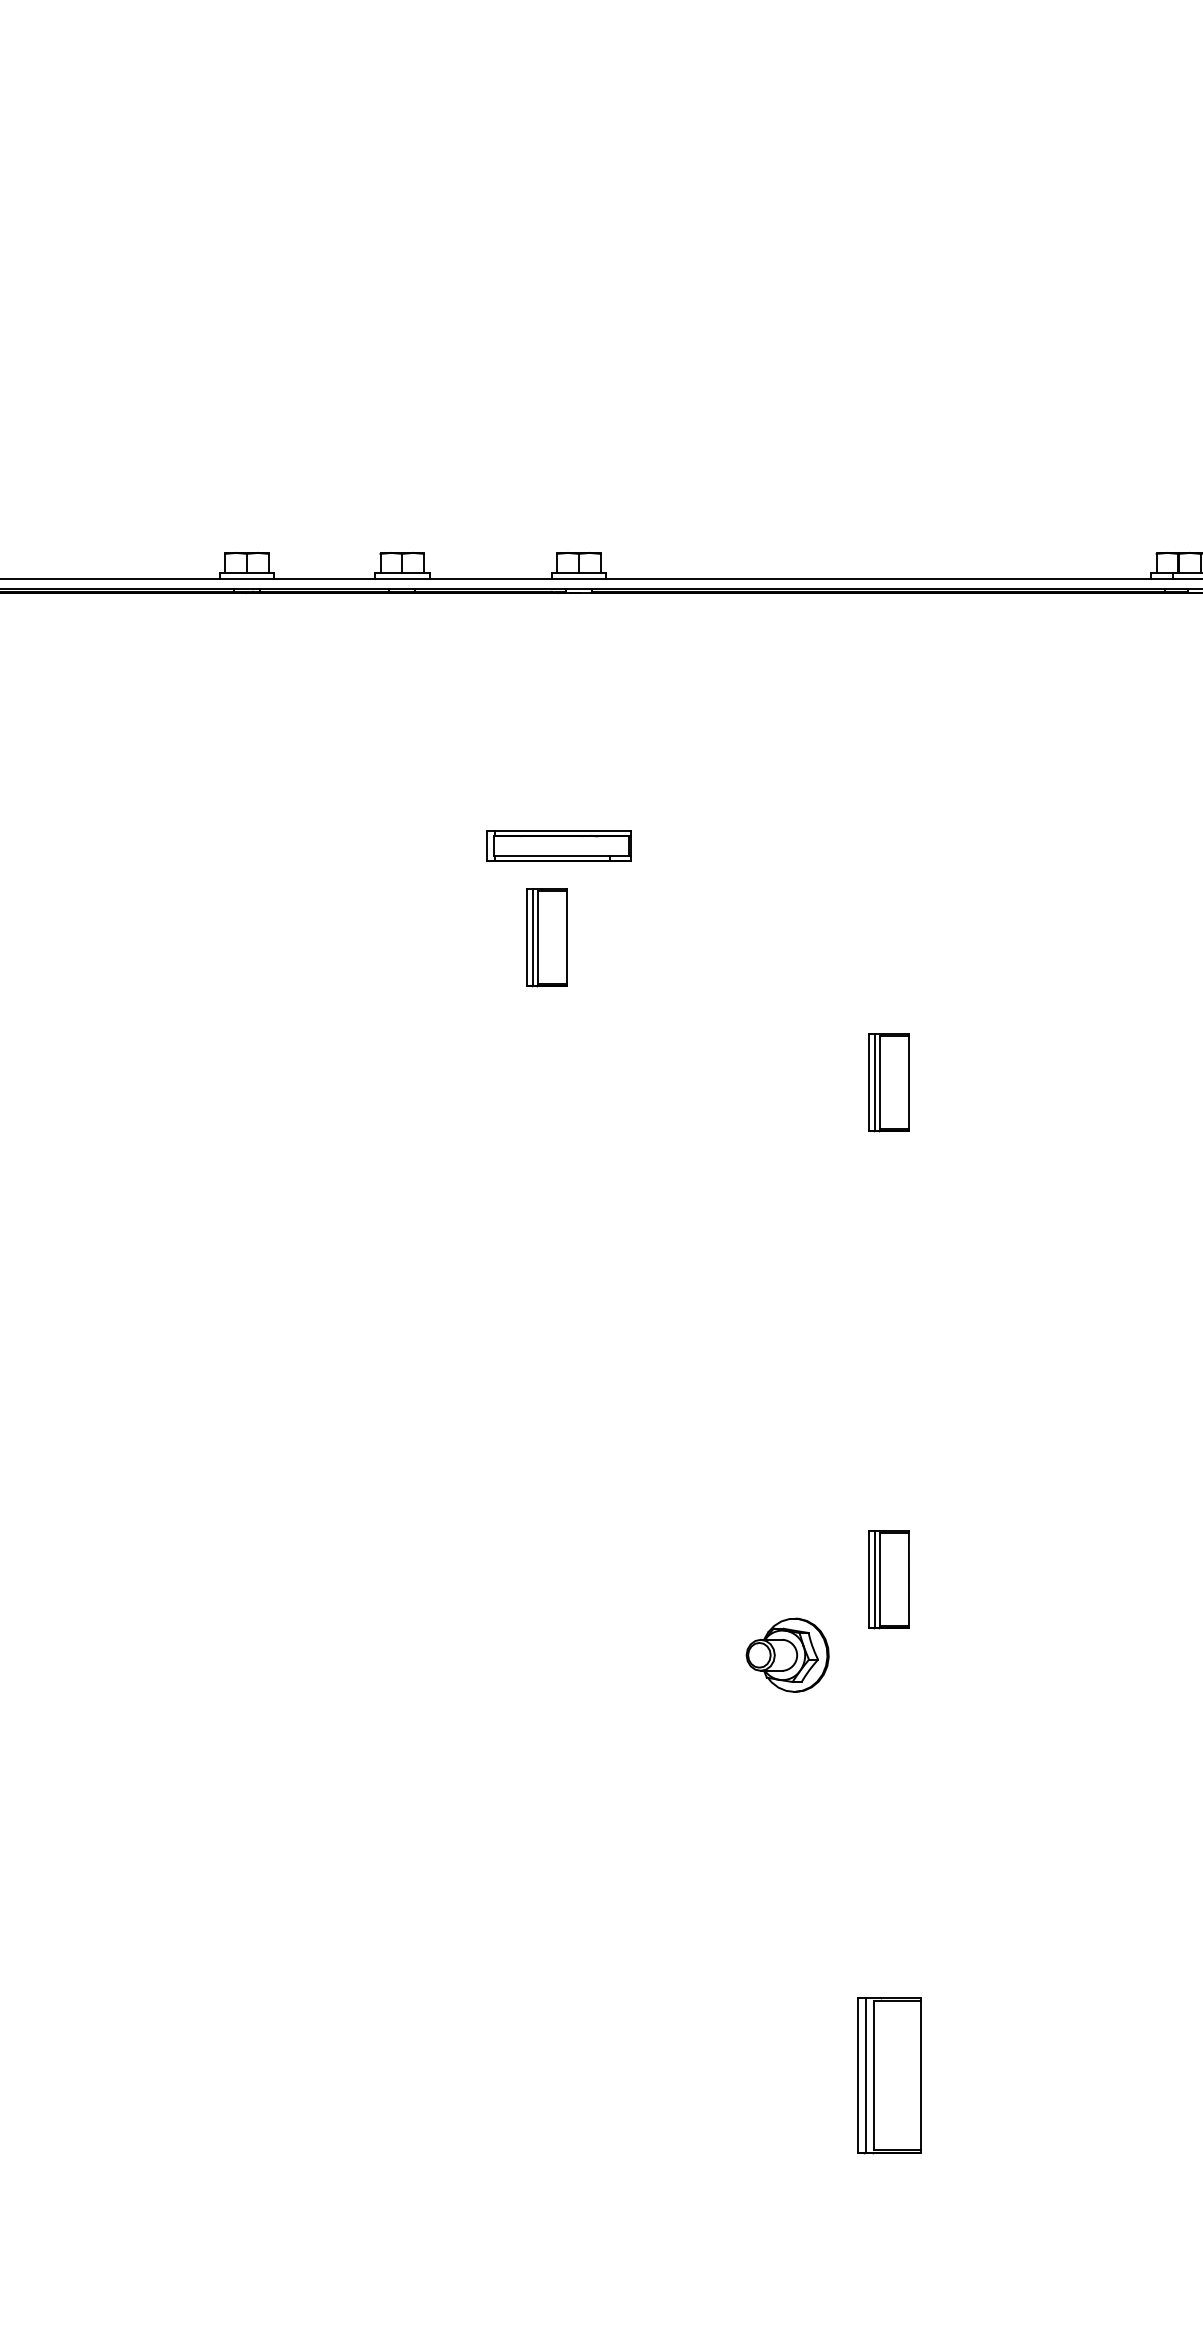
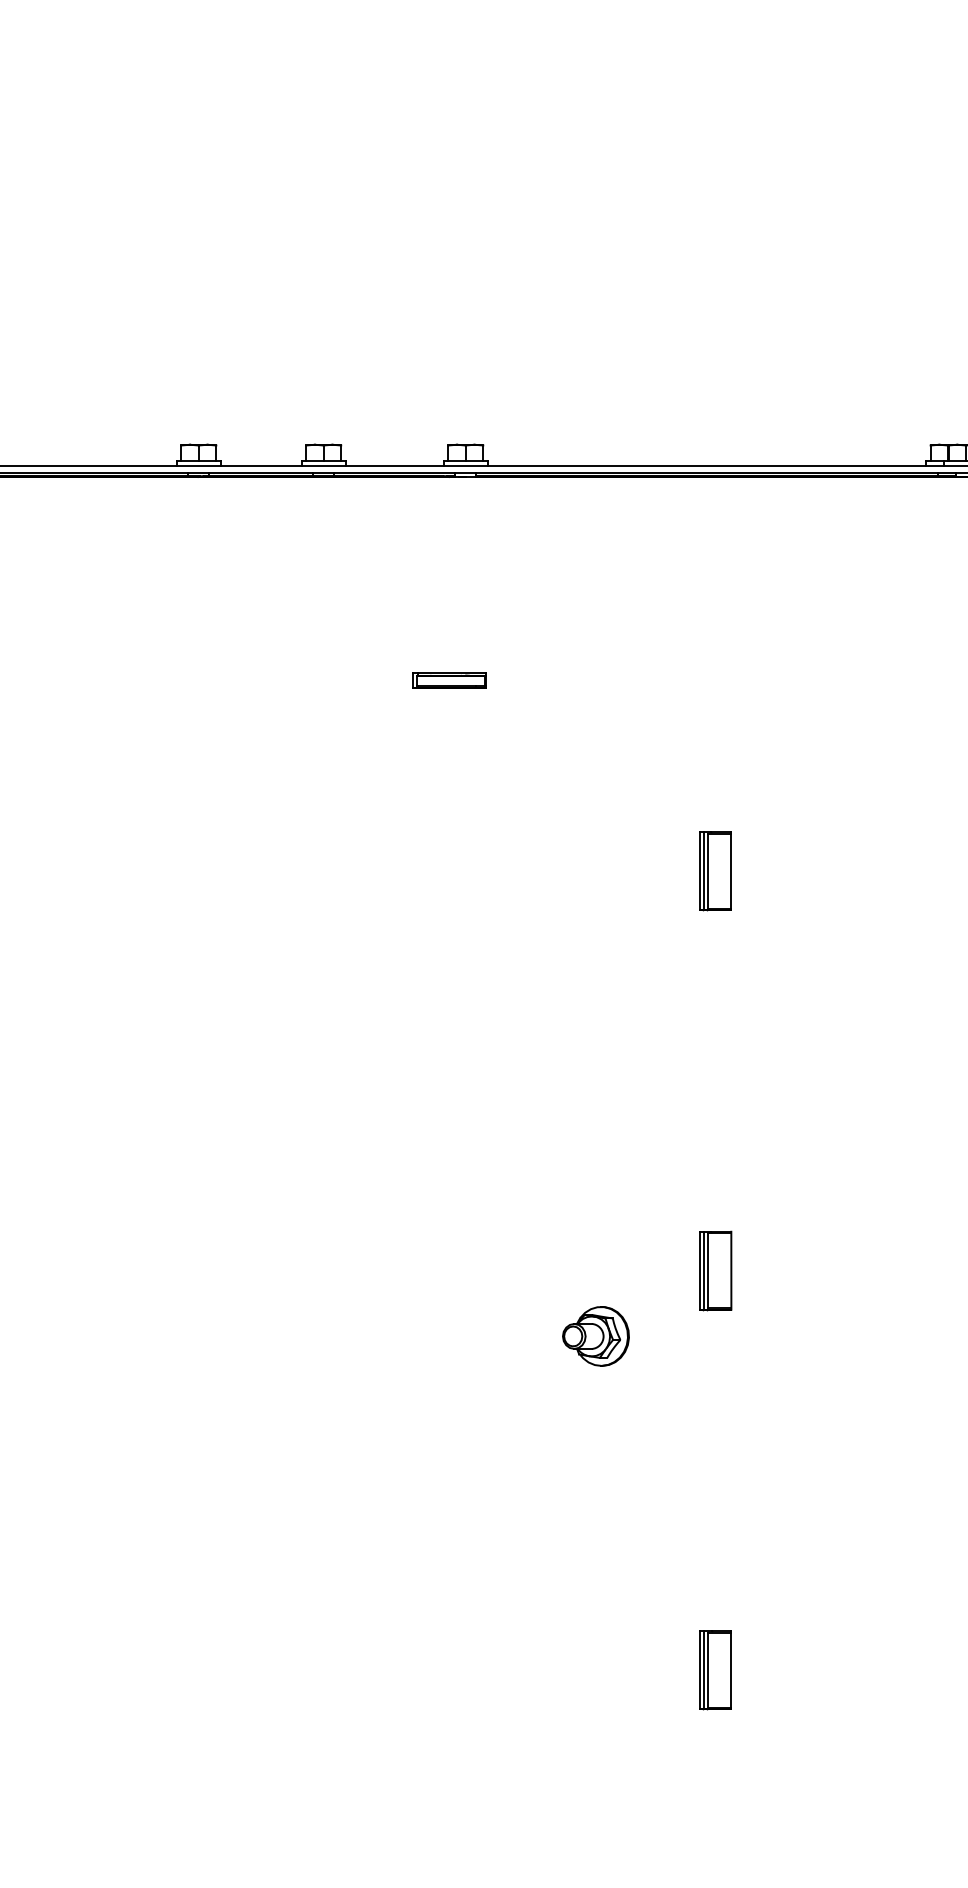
part: (558, 846) -> (449, 680), size x0.62
part: (546, 937) -> (439, 754), removed
part: (787, 1654) -> (595, 1335), moved
part: (888, 2076) -> (714, 1670), size x0.62

